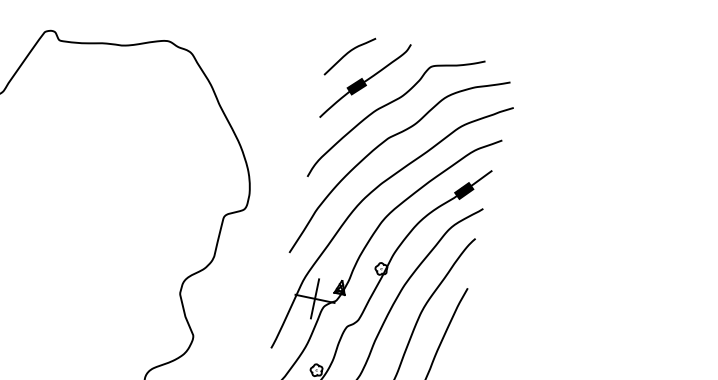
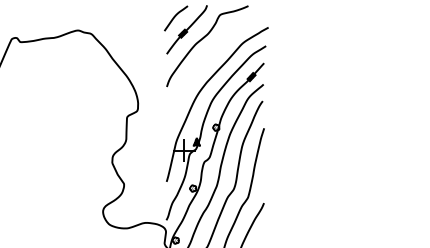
curve: (385, 143) -> (204, 60), removed

